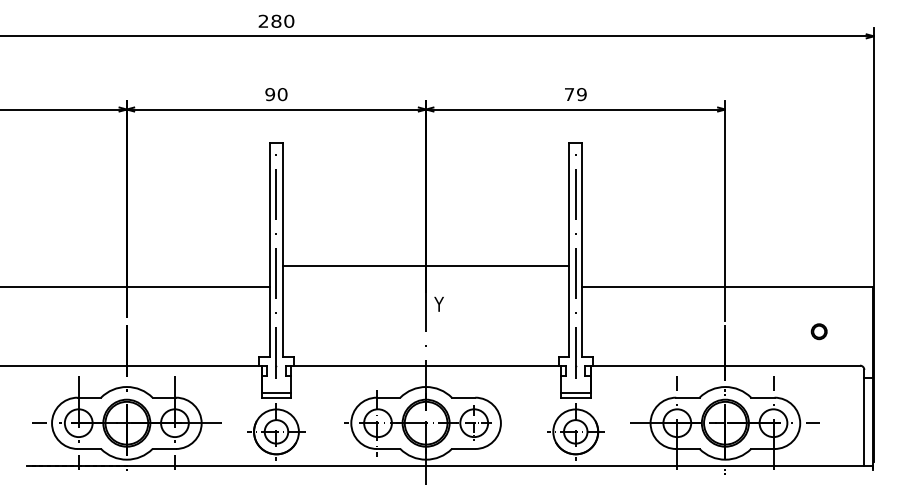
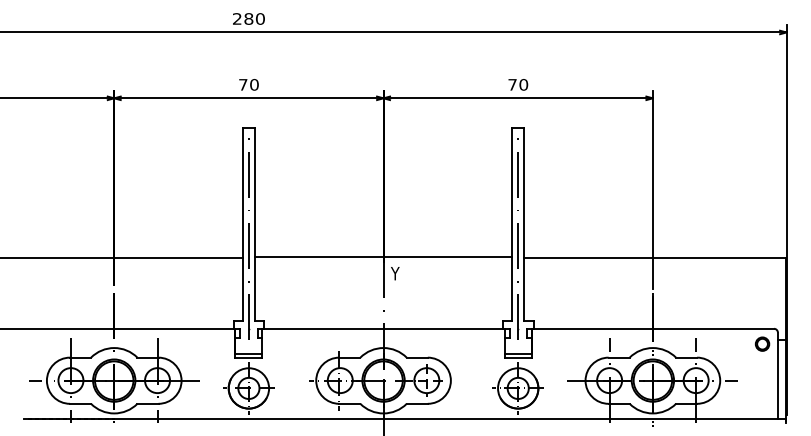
text: (270, 94) -> (243, 84), 90 -> 70
text: (581, 94) -> (523, 84), 79 -> 70
line: (425, 266) -> (383, 257), moved
part: (818, 331) -> (761, 343), moved

